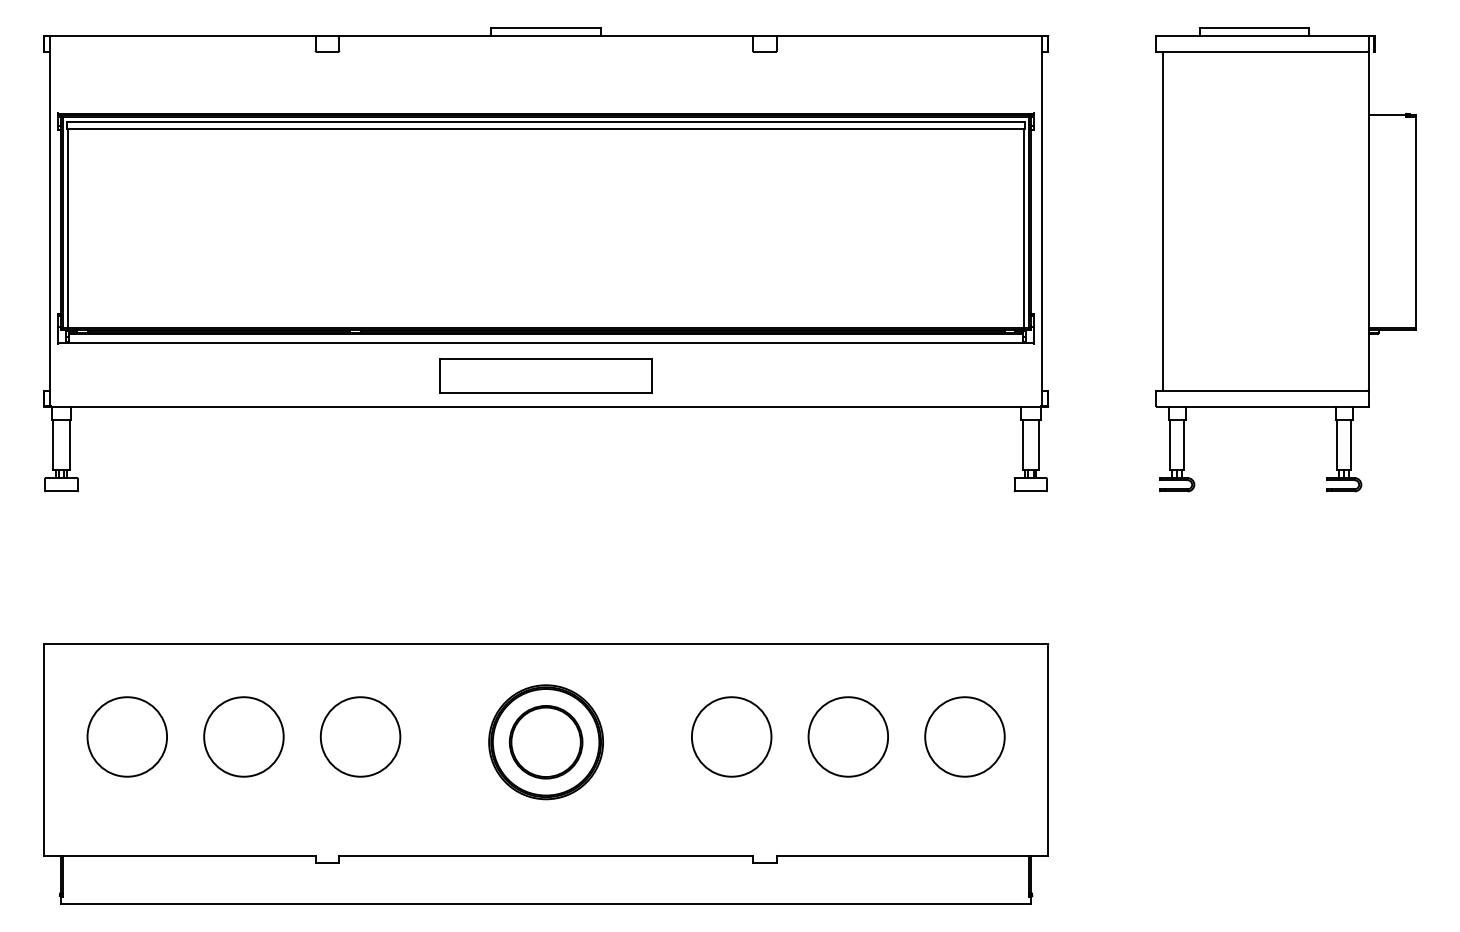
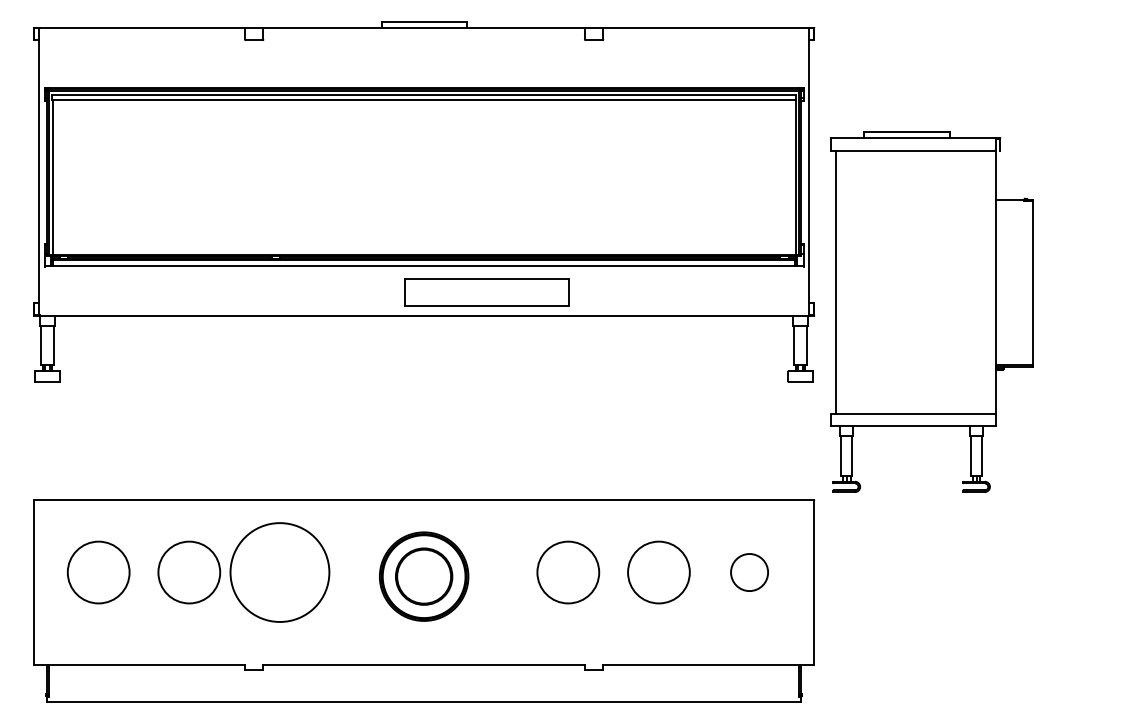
part: (1285, 259) -> (931, 311), moved
part: (545, 375) -> (486, 291), moved
circle: (360, 736) -> (279, 572), size x1.6
circle: (964, 736) -> (749, 572), size x0.6

